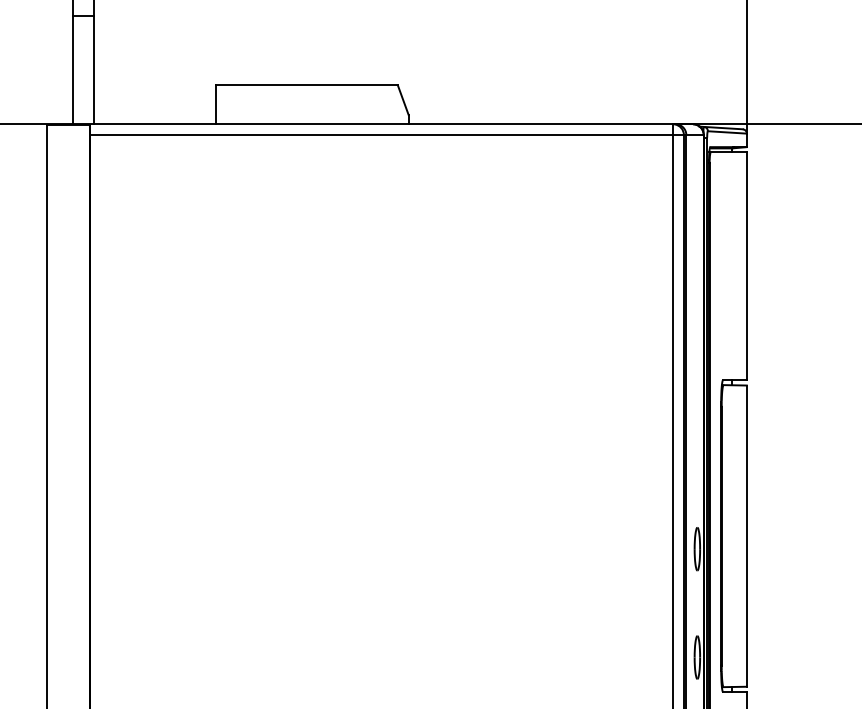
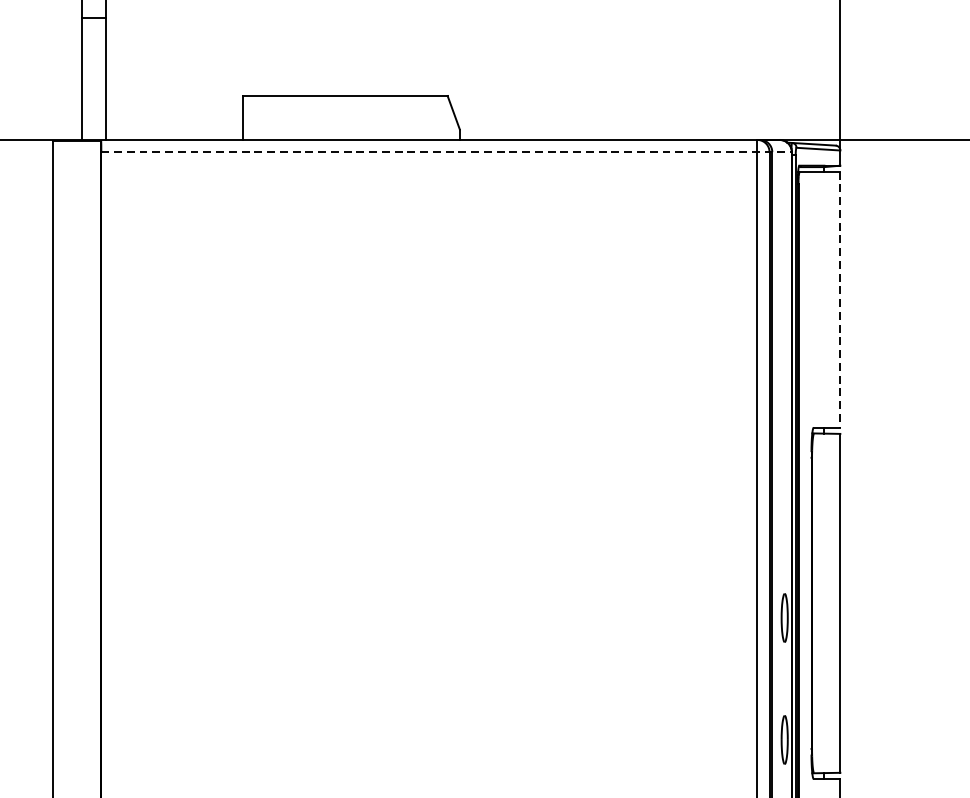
line: (396, 135) -> (446, 152), solid -> dashed
line: (746, 266) -> (839, 299), solid -> dashed

